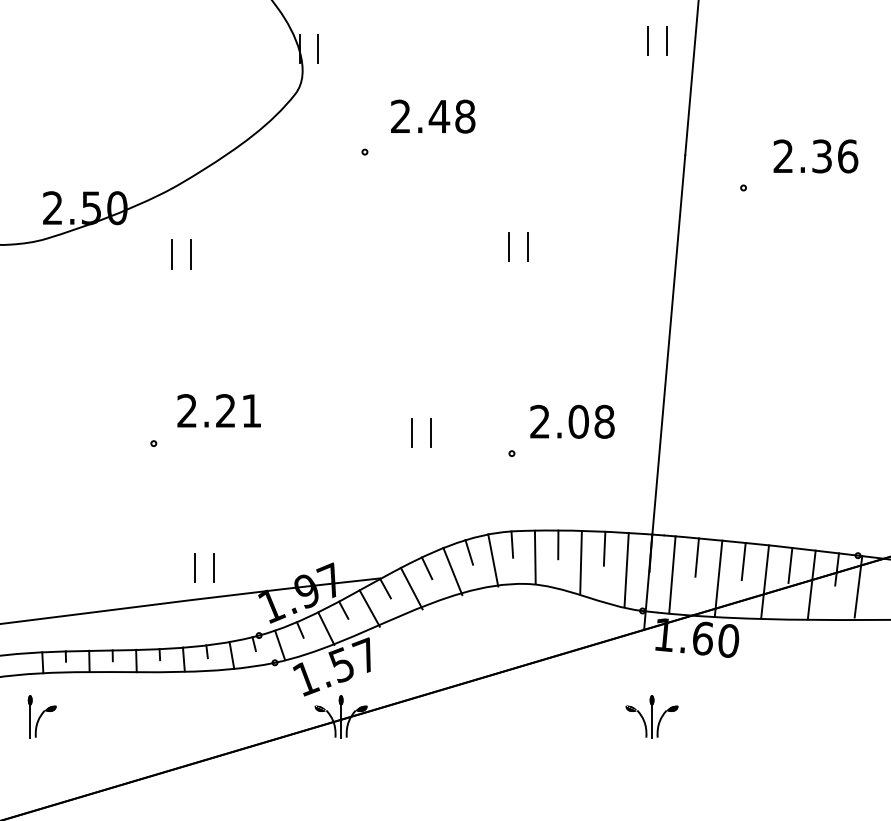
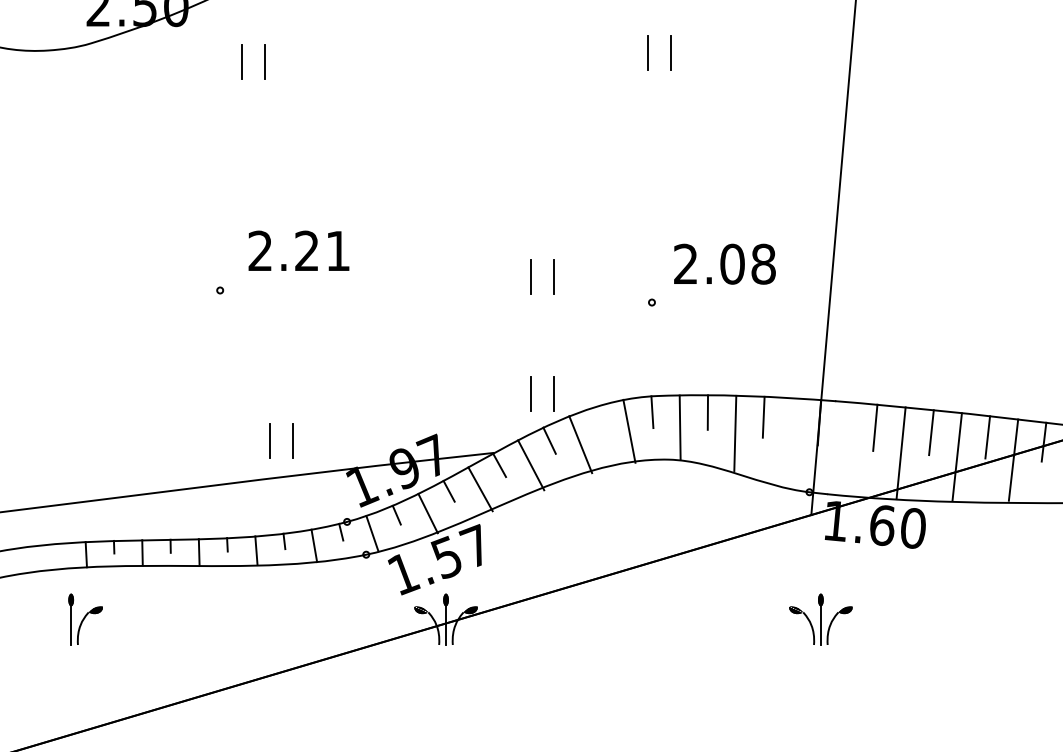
part: (412, 529) -> (532, 394), added
line: (469, 552) -> (600, 421), removed
line: (626, 570) -> (790, 443), removed
line: (672, 574) -> (845, 448), removed

